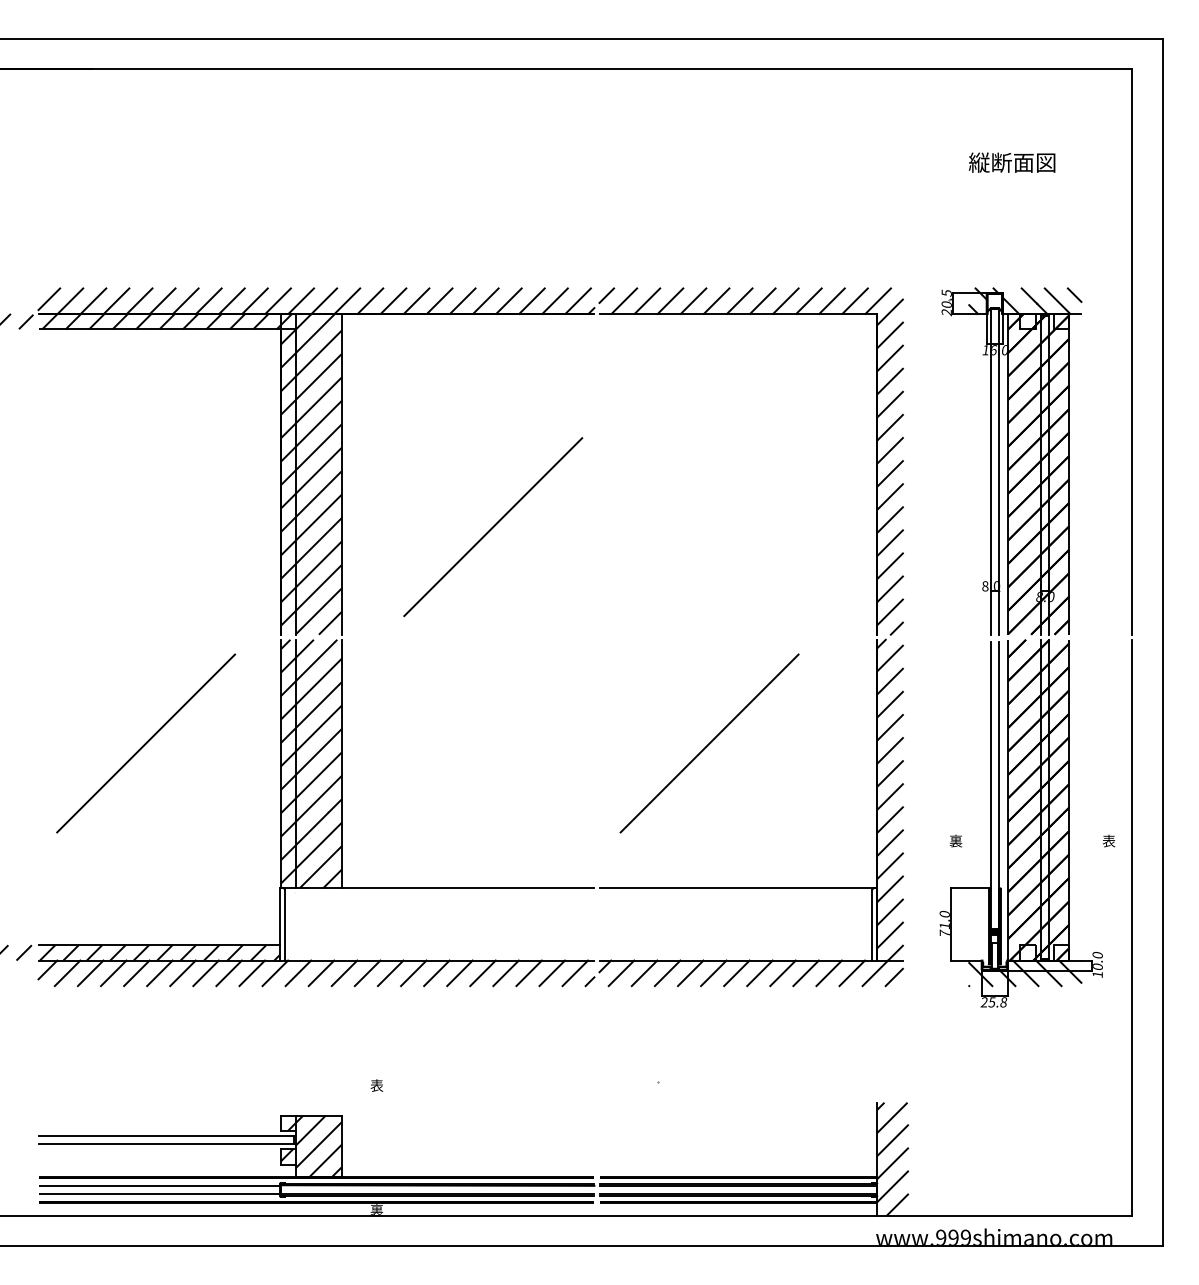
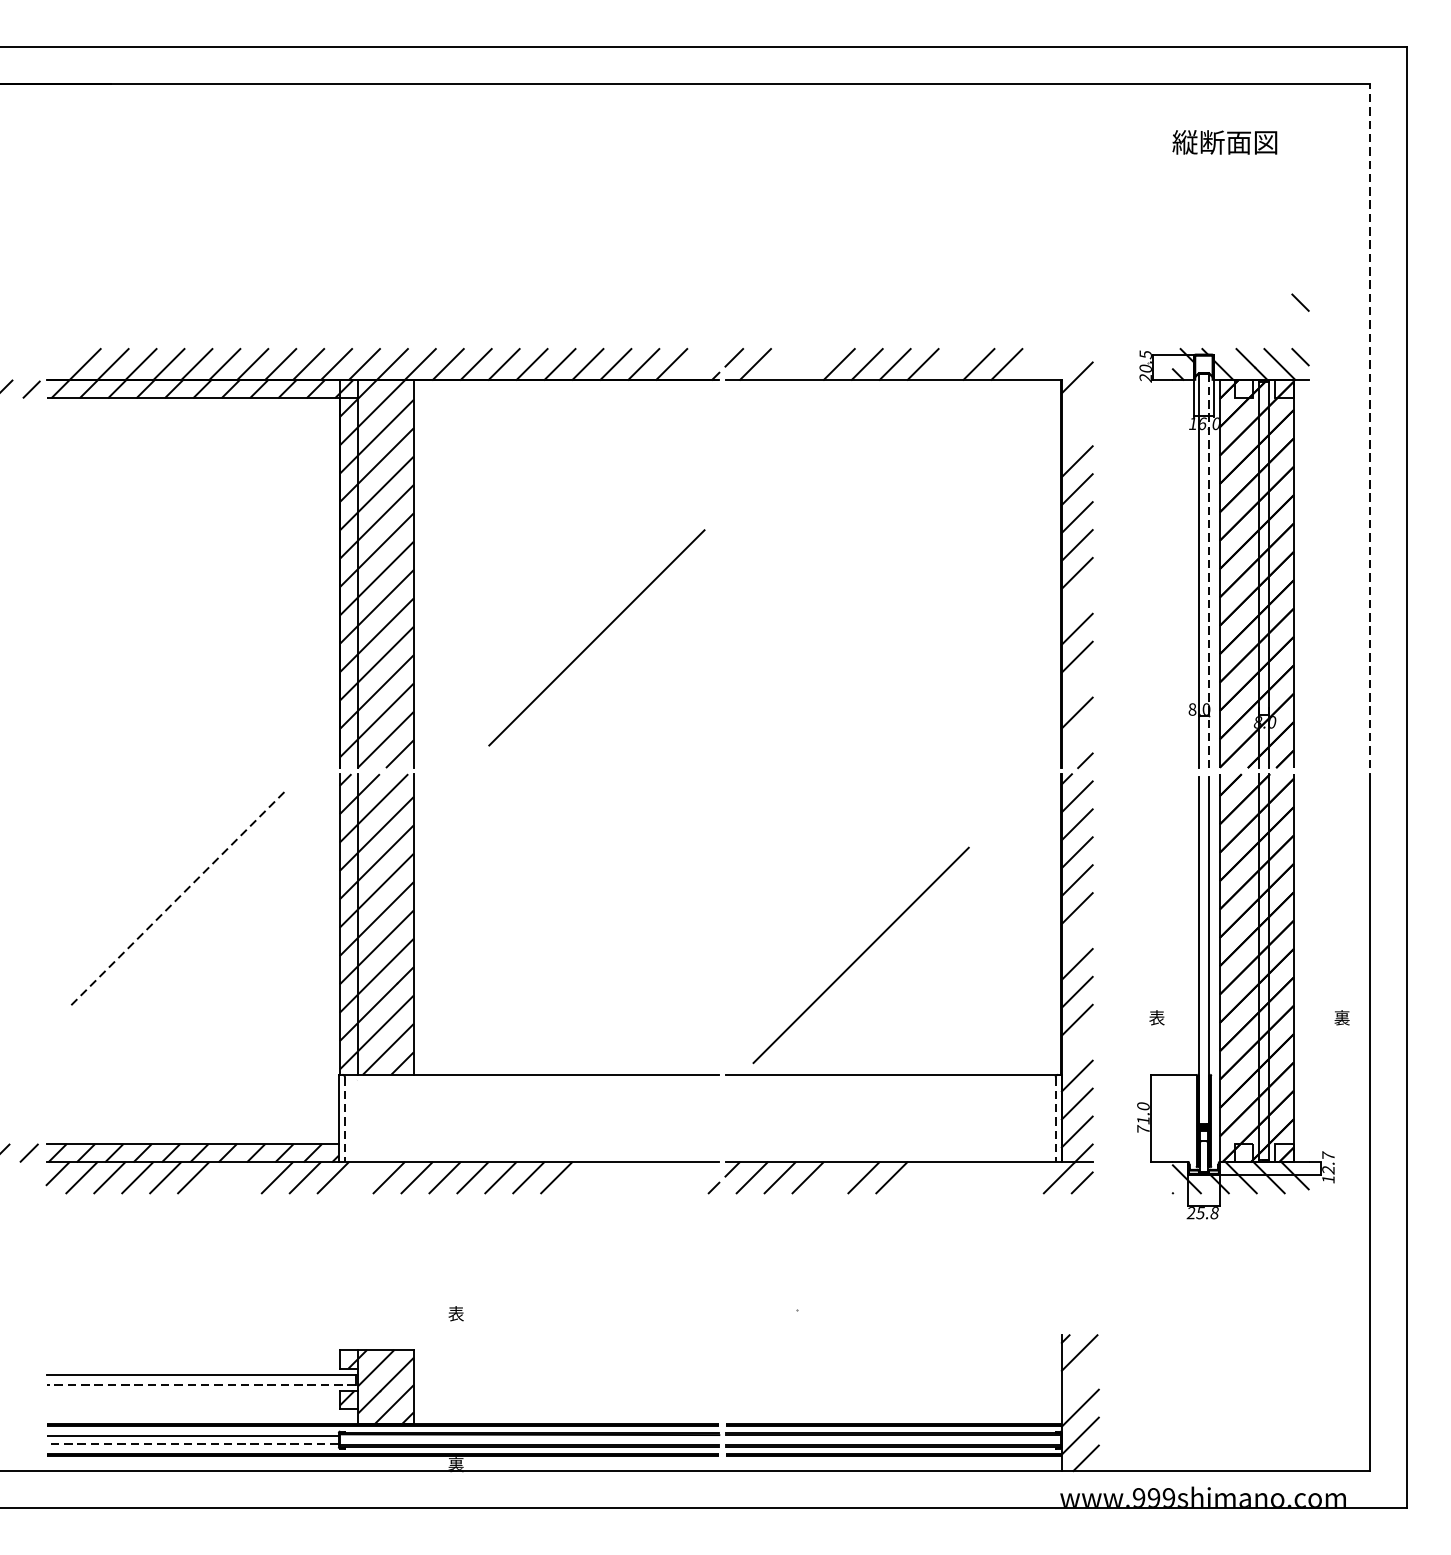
text: (1011, 162) -> (1224, 142), moved
line: (1074, 249) -> (1300, 301), added
line: (49, 299) -> (59, 362), removed
line: (577, 300) -> (698, 363), removed
line: (647, 300) -> (783, 363), removed
line: (670, 300) -> (811, 363), removed
line: (785, 300) -> (950, 363), removed
line: (854, 300) -> (1034, 363), removed
line: (877, 300) -> (1061, 363), removed
line: (889, 335) -> (1076, 405), removed
line: (1132, 351) -> (1370, 425), solid -> dashed
line: (889, 358) -> (1076, 433), removed
line: (998, 471) -> (1208, 570), solid -> dashed
line: (889, 496) -> (1076, 600), removed
line: (889, 565) -> (1076, 684), removed
line: (889, 612) -> (1076, 741), removed
line: (146, 743) -> (177, 899), solid -> dashed
line: (709, 743) -> (861, 955), moved
line: (889, 773) -> (1076, 936), removed
text: (955, 841) -> (1156, 1018), 裏 -> 表
text: (1108, 841) -> (1341, 1018), 表 -> 裏
line: (889, 865) -> (1076, 1047), removed
line: (285, 925) -> (345, 1119), solid -> dashed
line: (872, 925) -> (1055, 1119), solid -> dashed
text: (1097, 960) -> (1328, 1162), 10.0 -> 12.7
line: (182, 973) -> (220, 1178), removed
line: (205, 973) -> (248, 1178), removed
line: (298, 973) -> (361, 1178), removed
line: (482, 973) -> (583, 1178), removed
line: (505, 973) -> (611, 1178), removed
line: (528, 973) -> (639, 1178), removed
line: (552, 973) -> (668, 1178), removed
line: (575, 973) -> (696, 1178), removed
line: (690, 973) -> (835, 1178), removed
line: (759, 973) -> (919, 1178), removed
line: (782, 973) -> (946, 1178), removed
line: (805, 973) -> (974, 1178), removed
line: (828, 973) -> (1002, 1178), removed
line: (852, 973) -> (1031, 1178), removed
line: (892, 1140) -> (1080, 1380), removed
line: (166, 1144) -> (201, 1385), solid -> dashed
line: (159, 1193) -> (193, 1444), solid -> dashed

